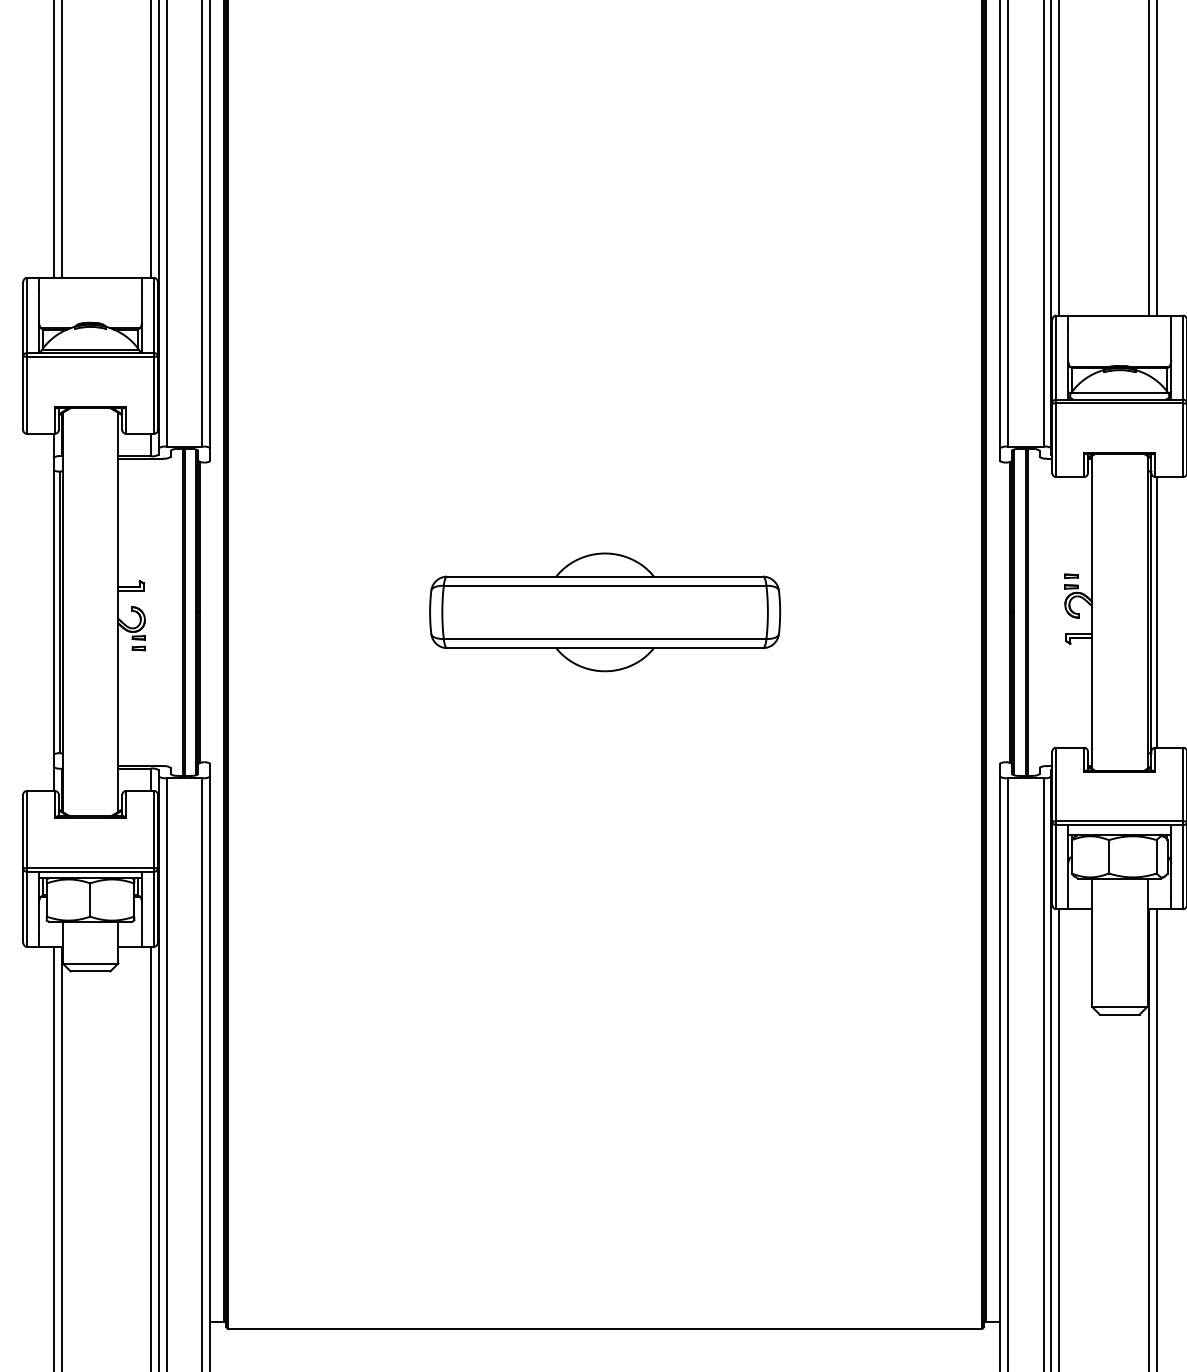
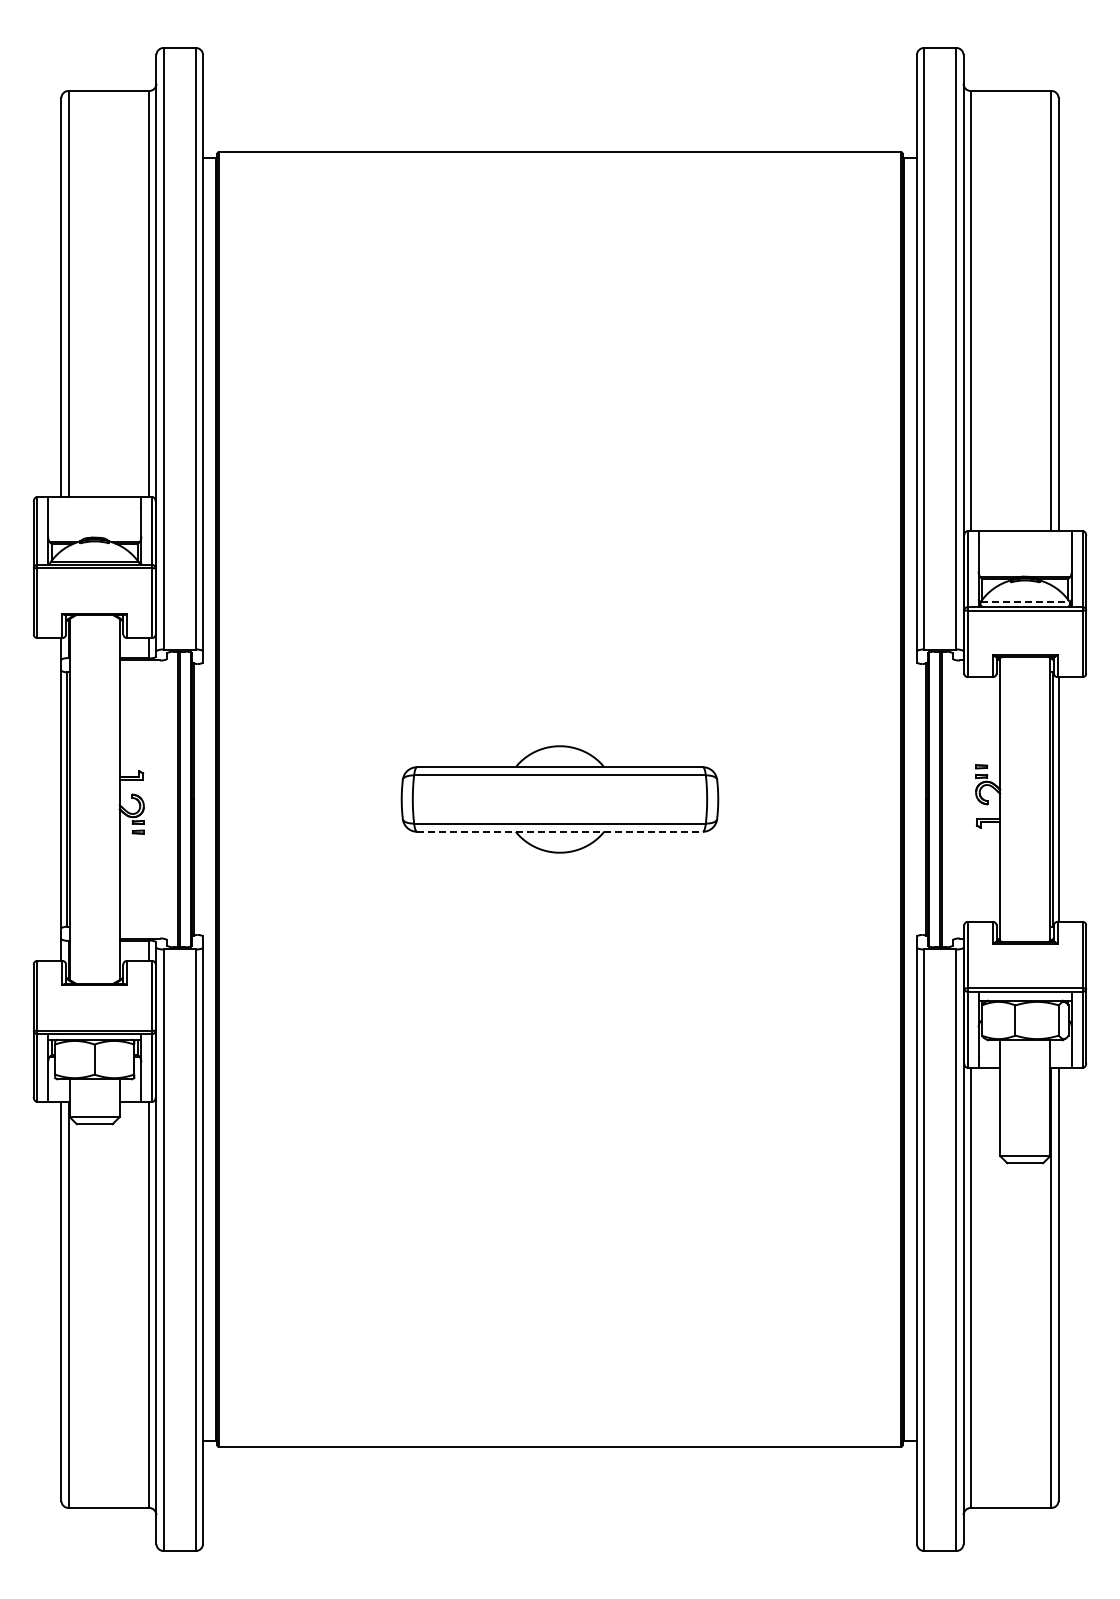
line: (1119, 393) -> (1025, 601), solid -> dashed
line: (604, 647) -> (559, 831), solid -> dashed

